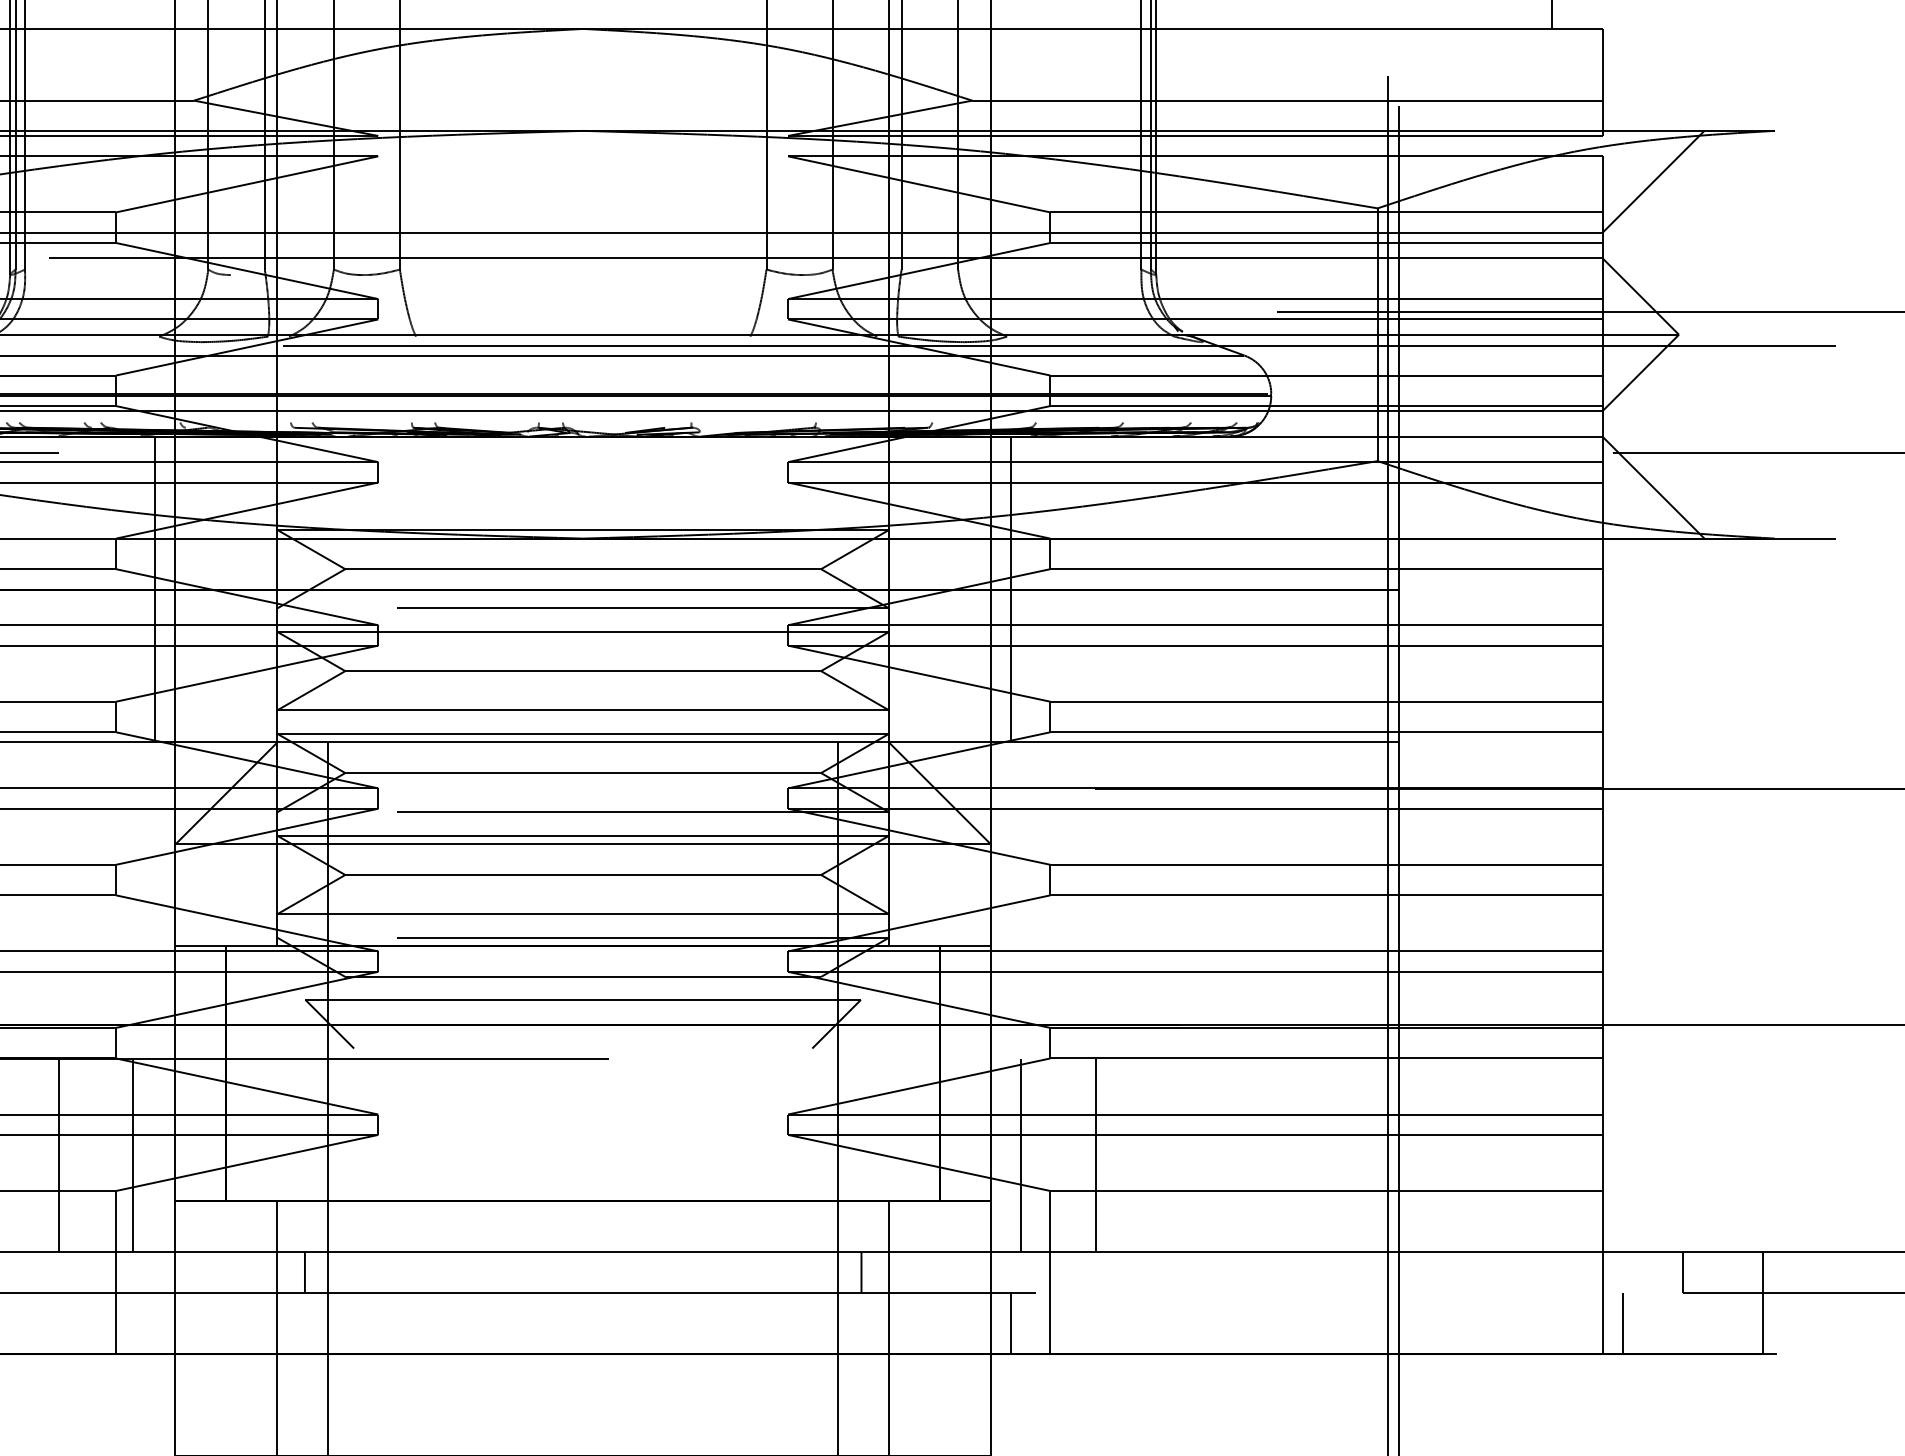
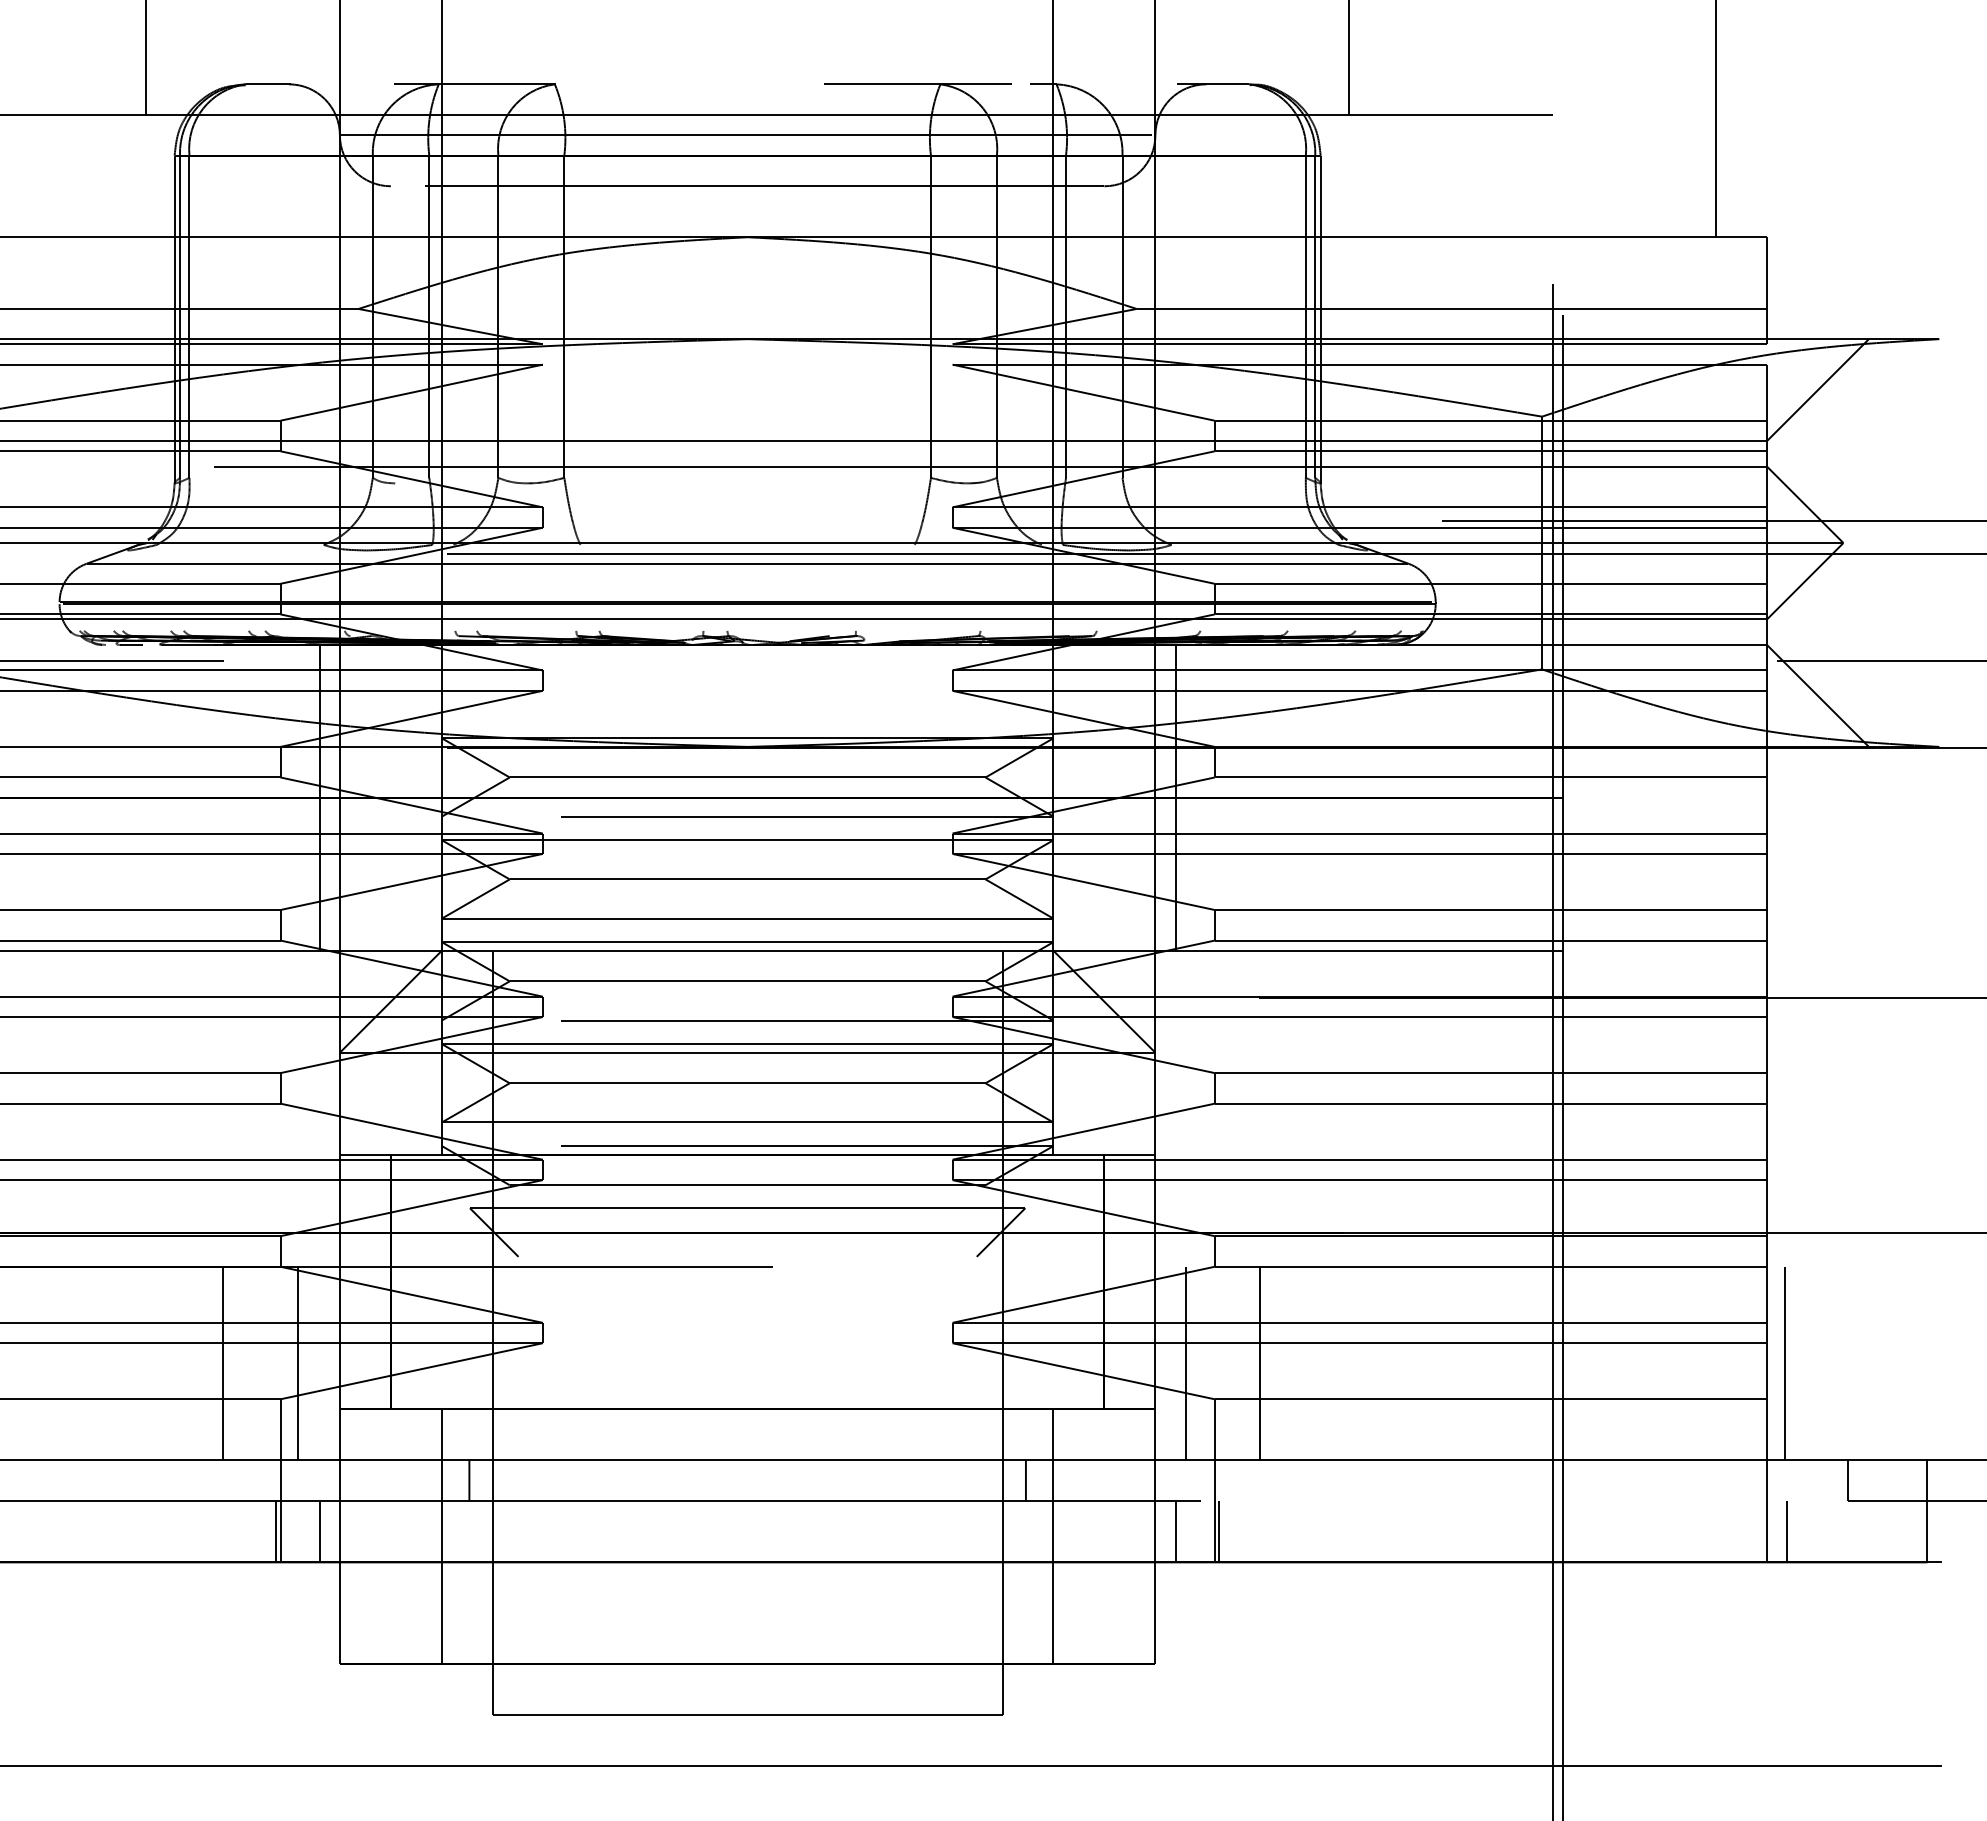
line: (1620, 1155) -> (1784, 1363), added
line: (112, 1323) -> (276, 1531), added
line: (155, 1323) -> (319, 1531), added
line: (1055, 1323) -> (1219, 1531), added

